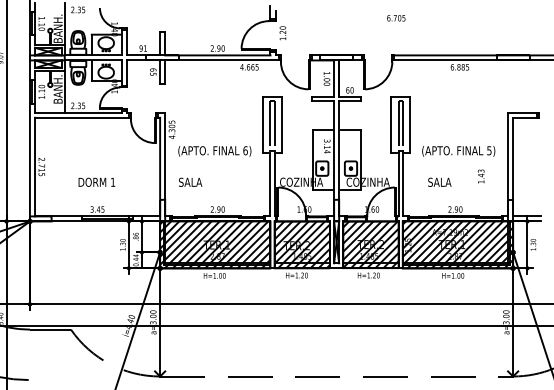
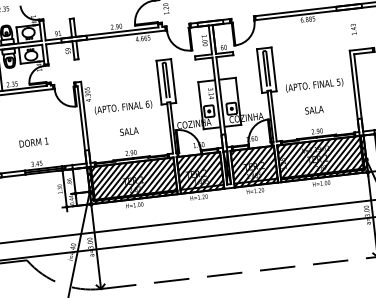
text: (481, 176) -> (354, 29), moved
text: (190, 181) -> (129, 130), moved
text: (439, 181) -> (314, 109), moved

